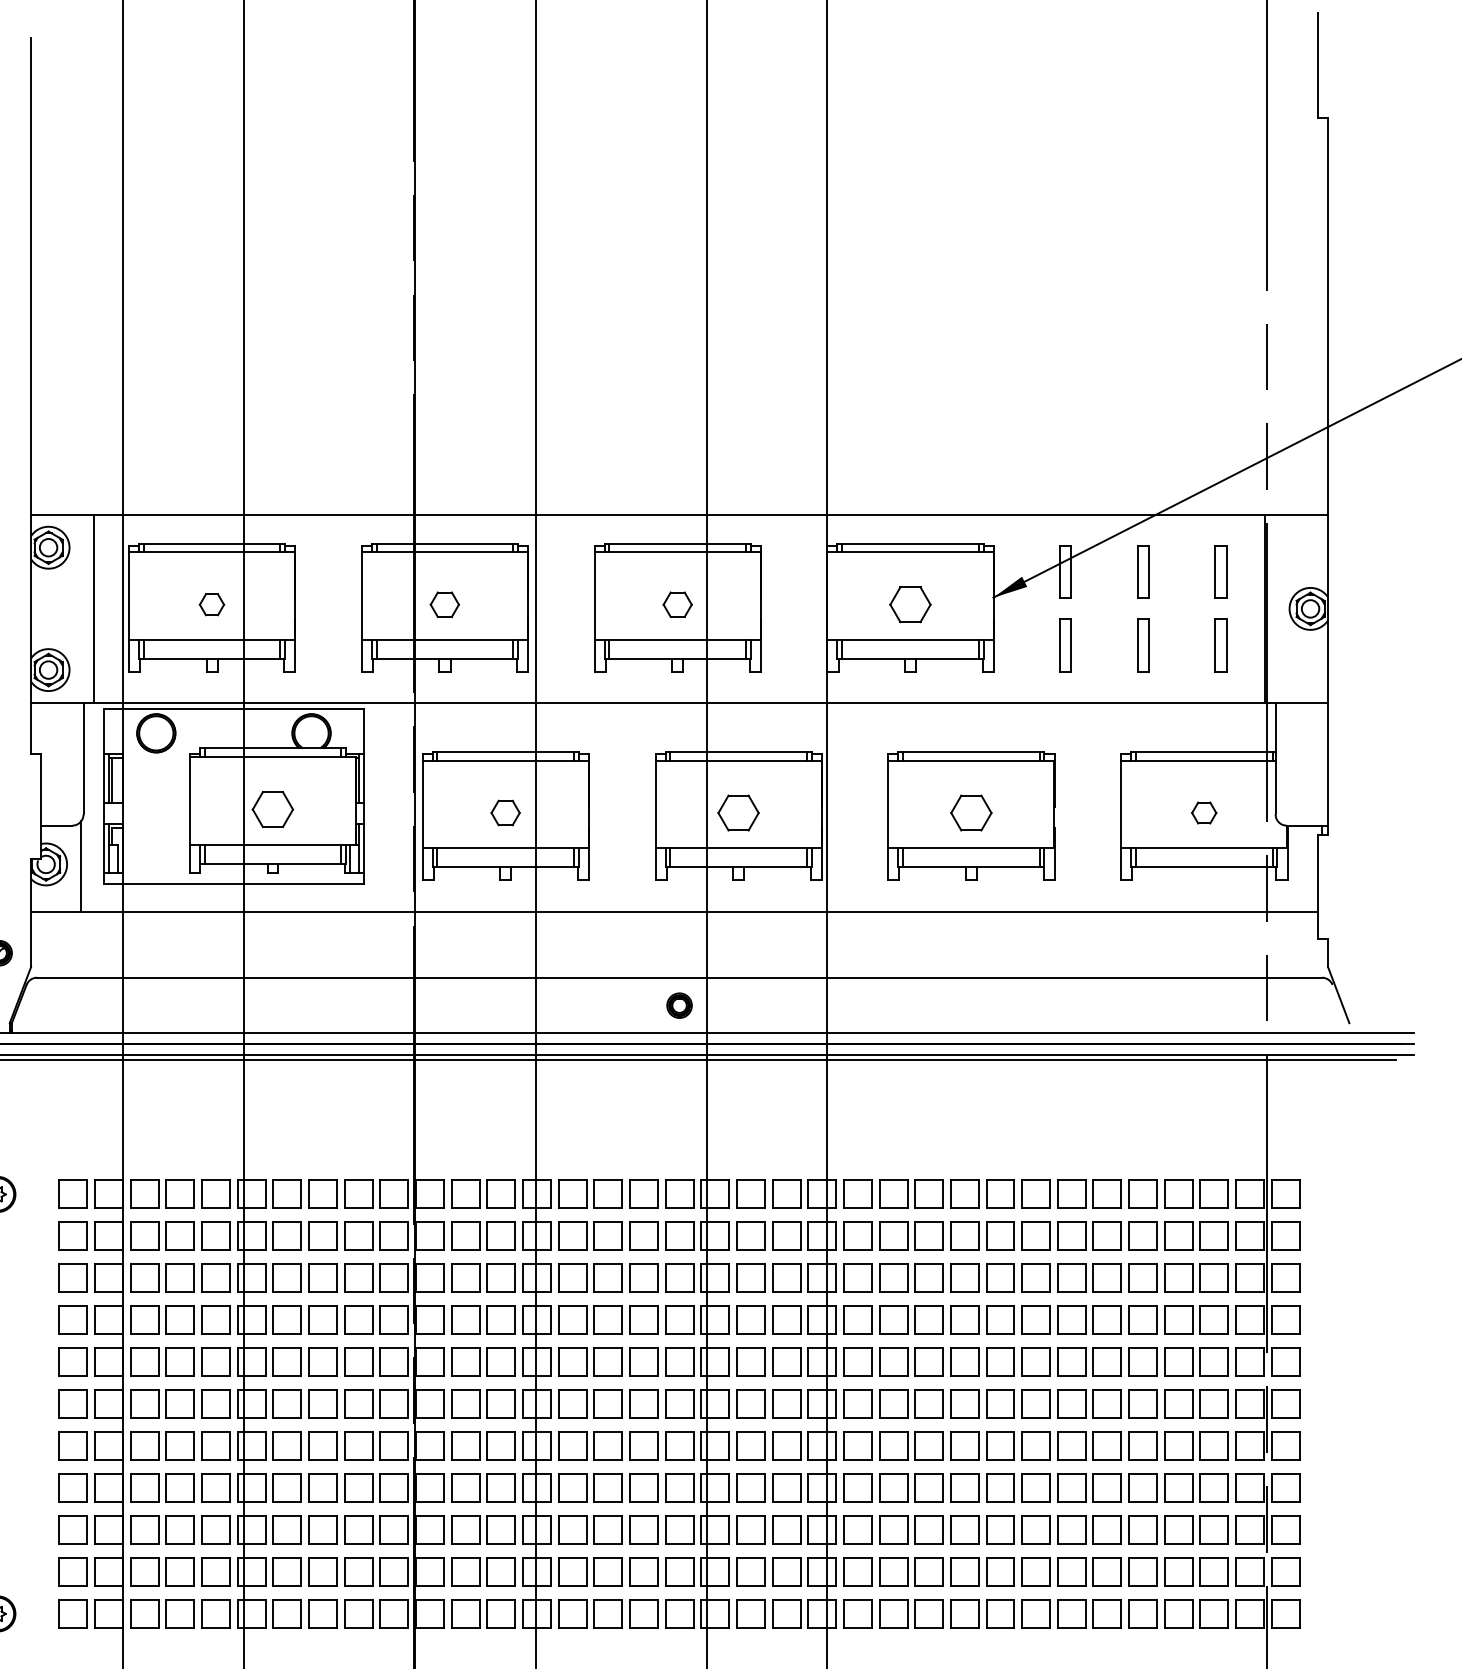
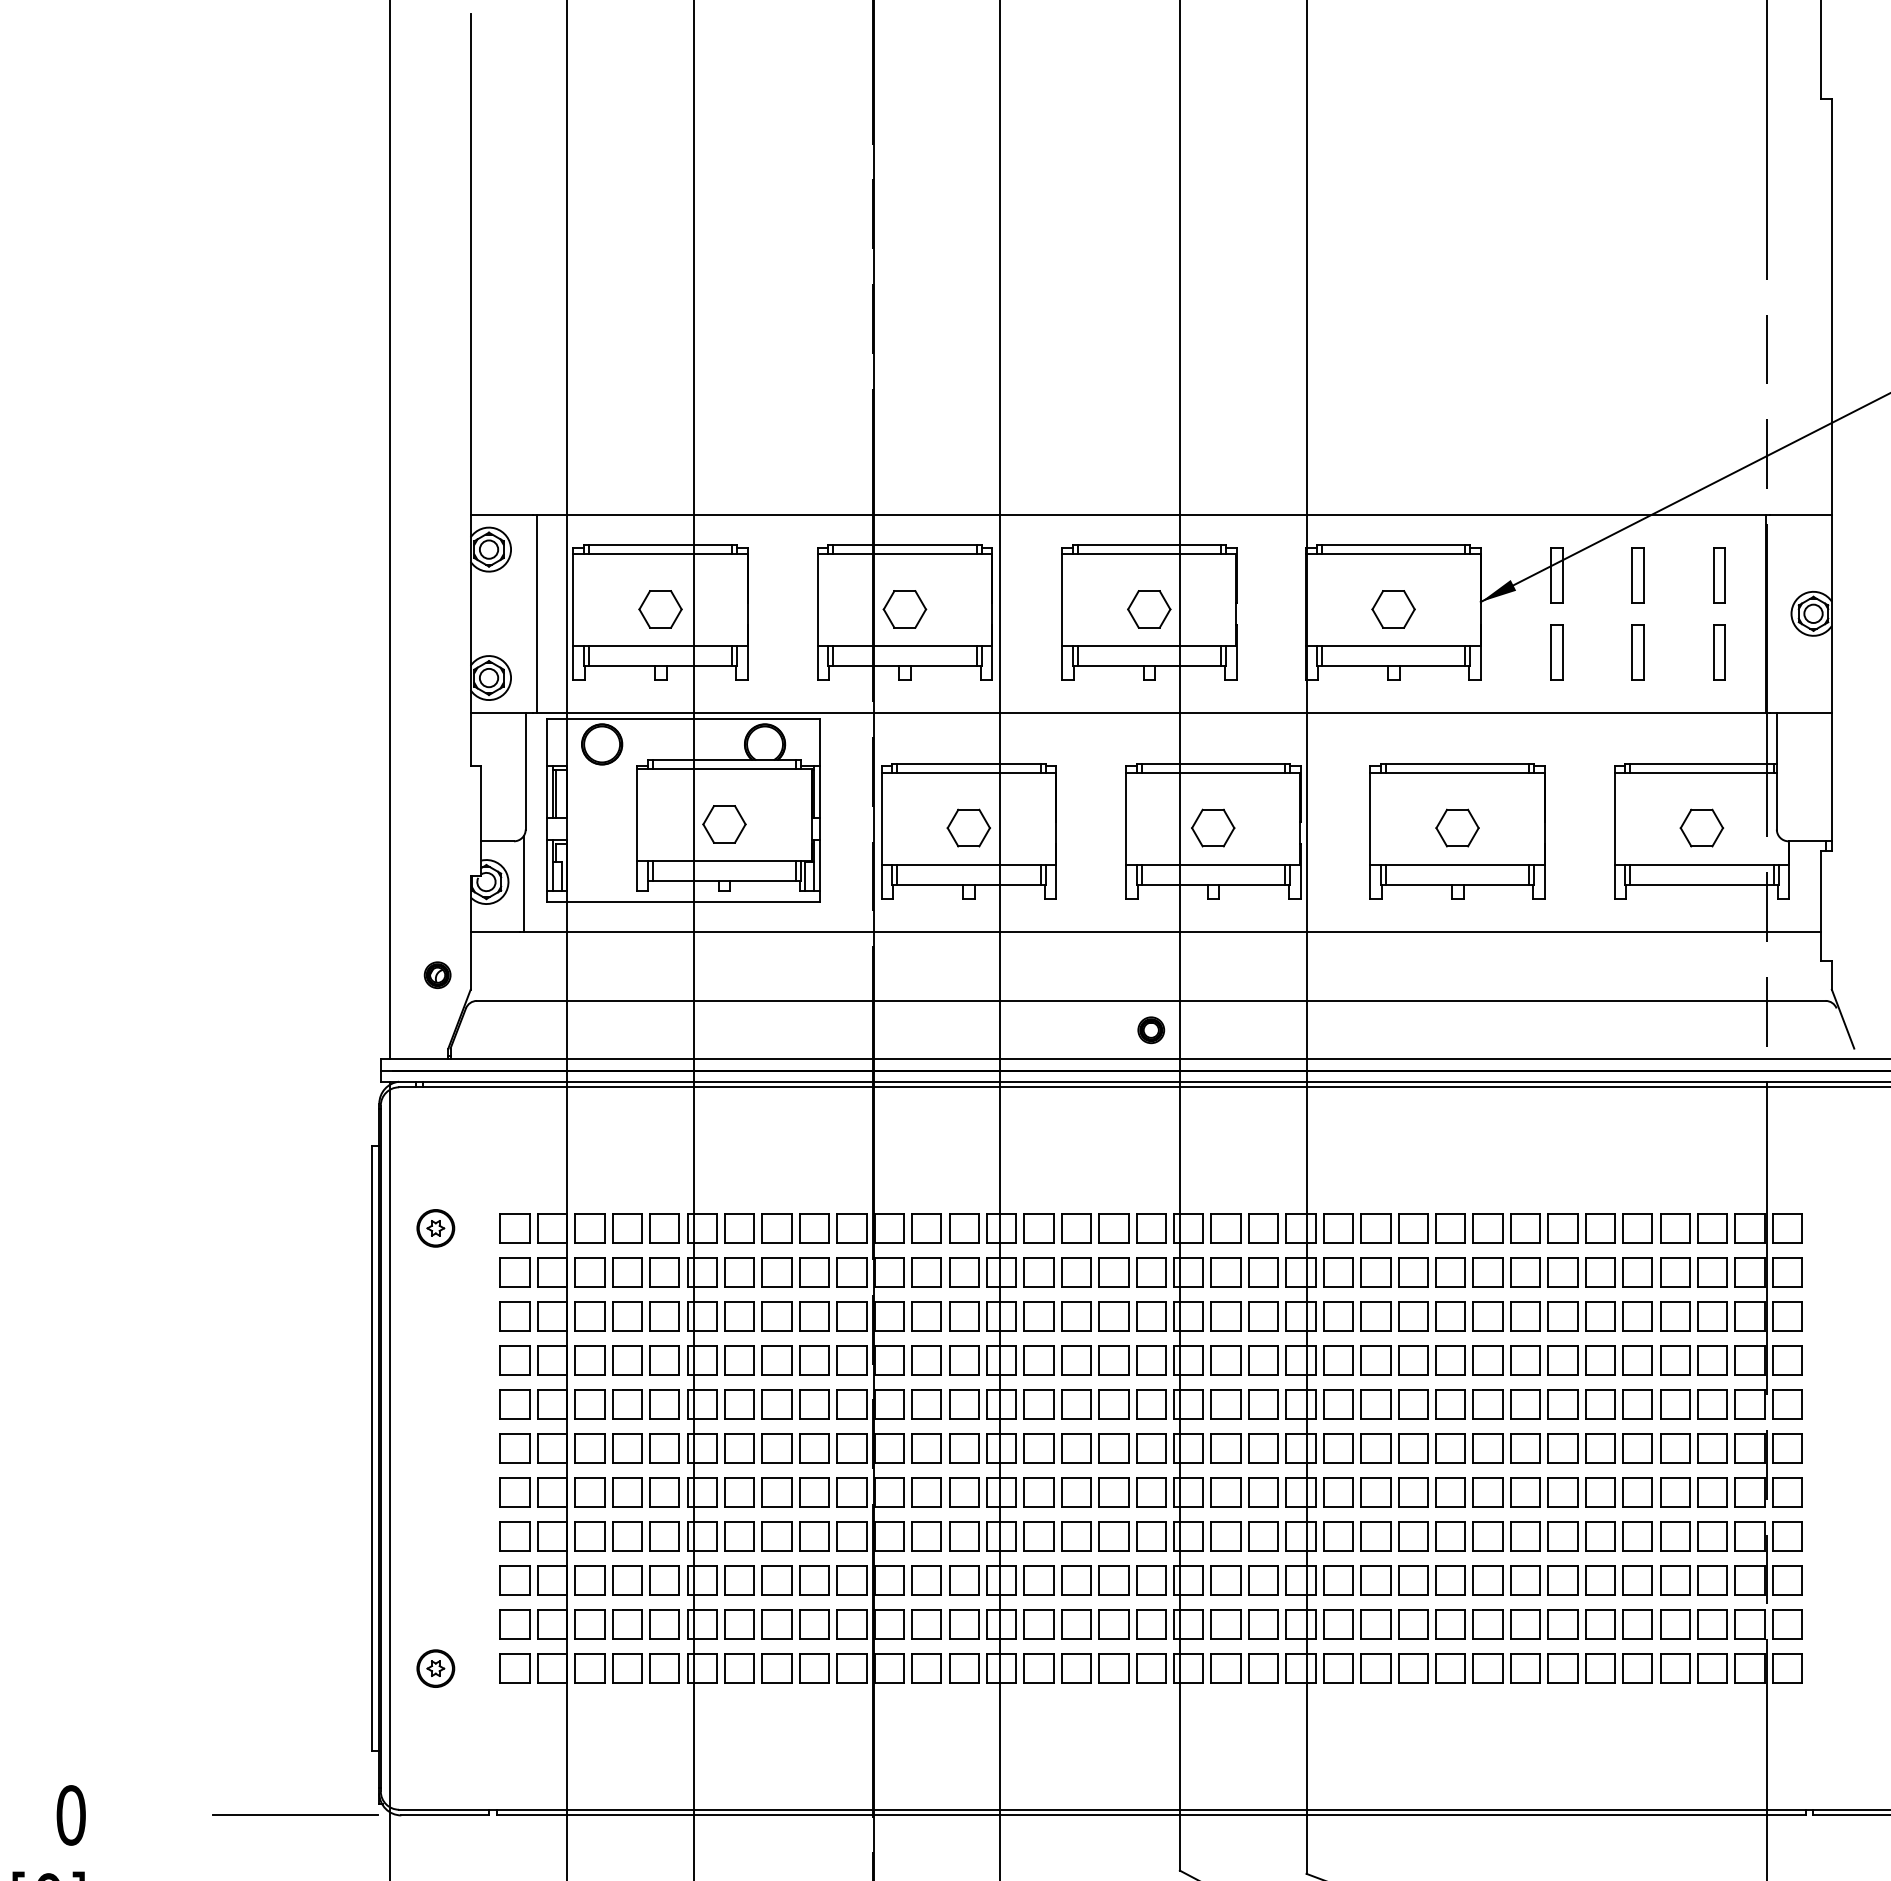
part: (211, 604) -> (660, 609), size x1.67
part: (444, 604) -> (904, 609), size x1.43
part: (677, 604) -> (1149, 609), size x1.43
part: (505, 812) -> (968, 827), size x1.43
part: (1203, 812) -> (1701, 827), size x1.67

